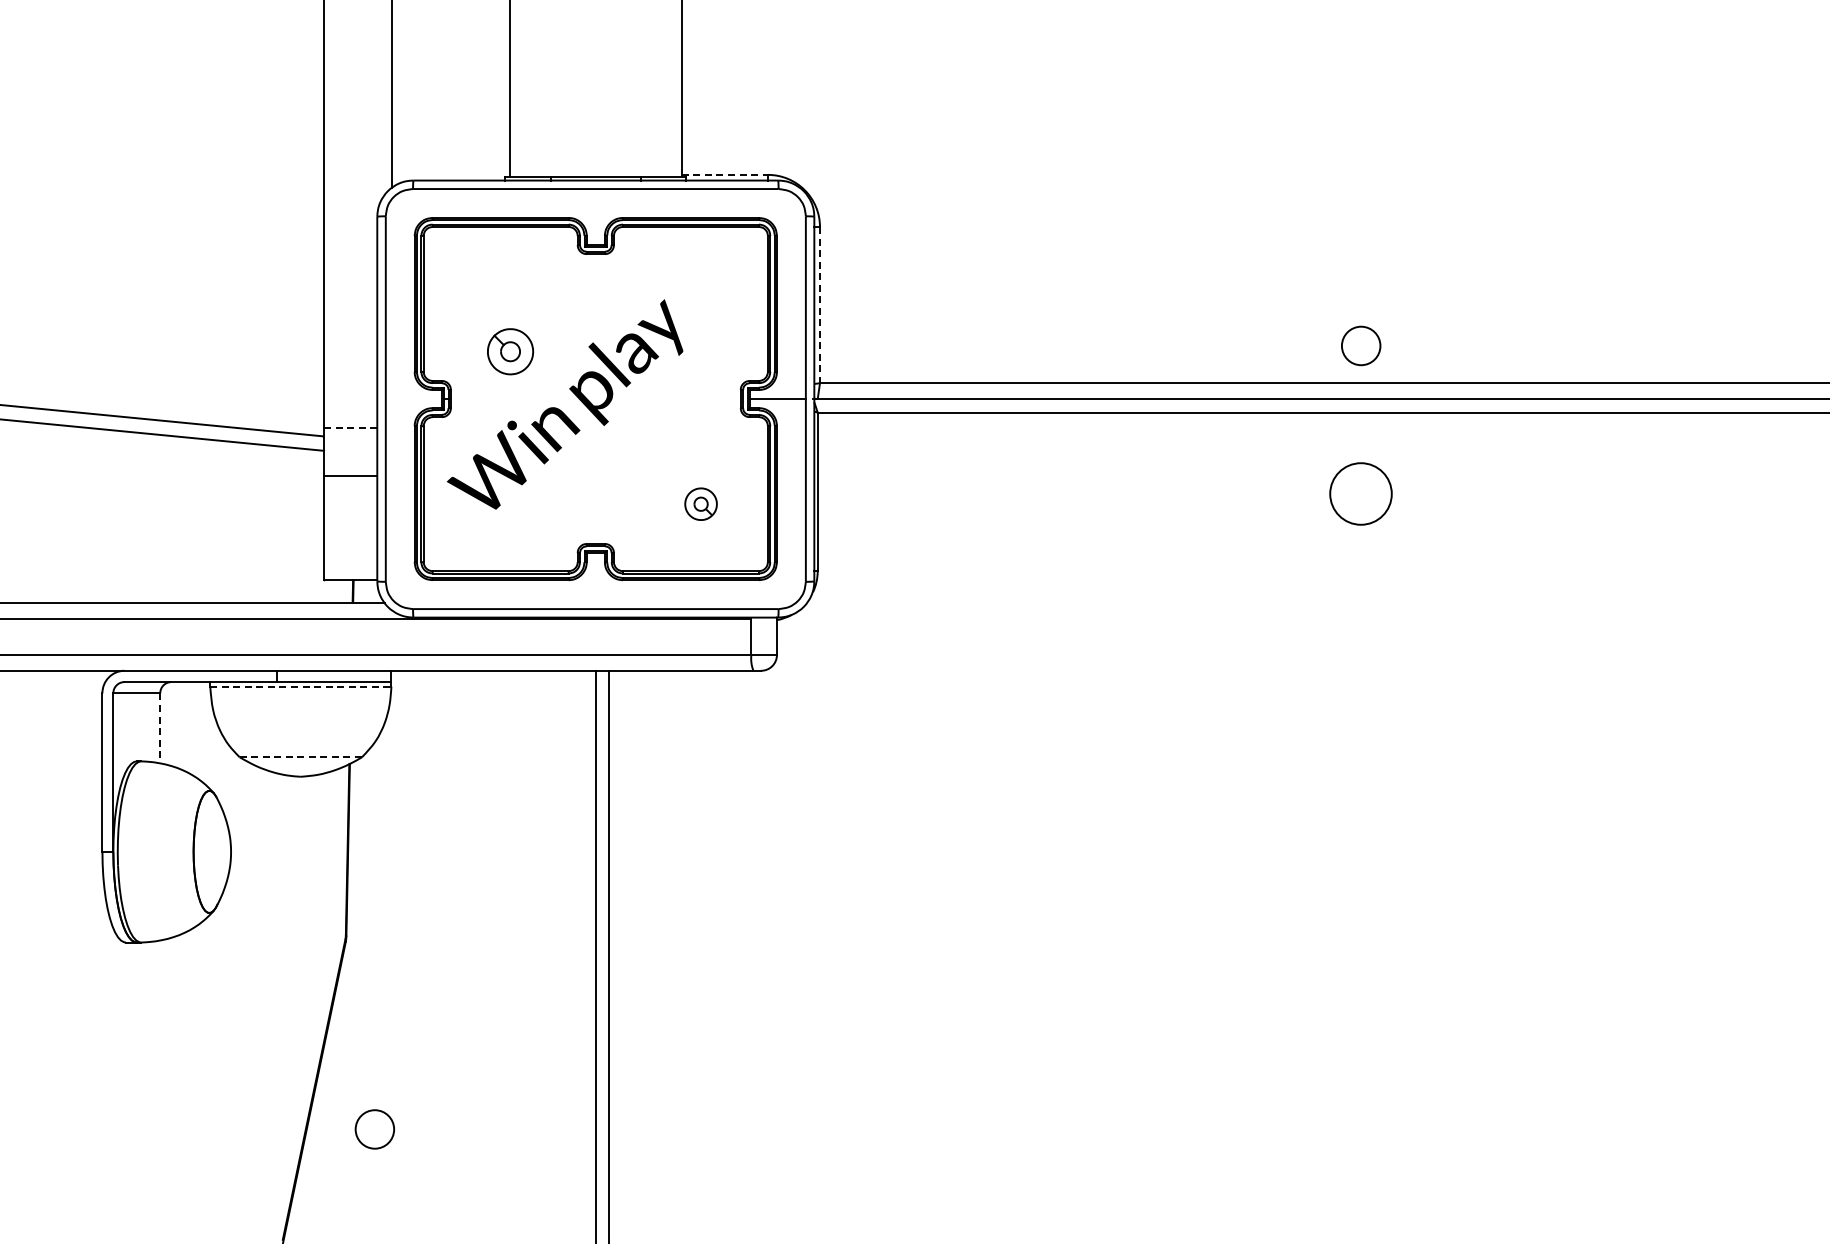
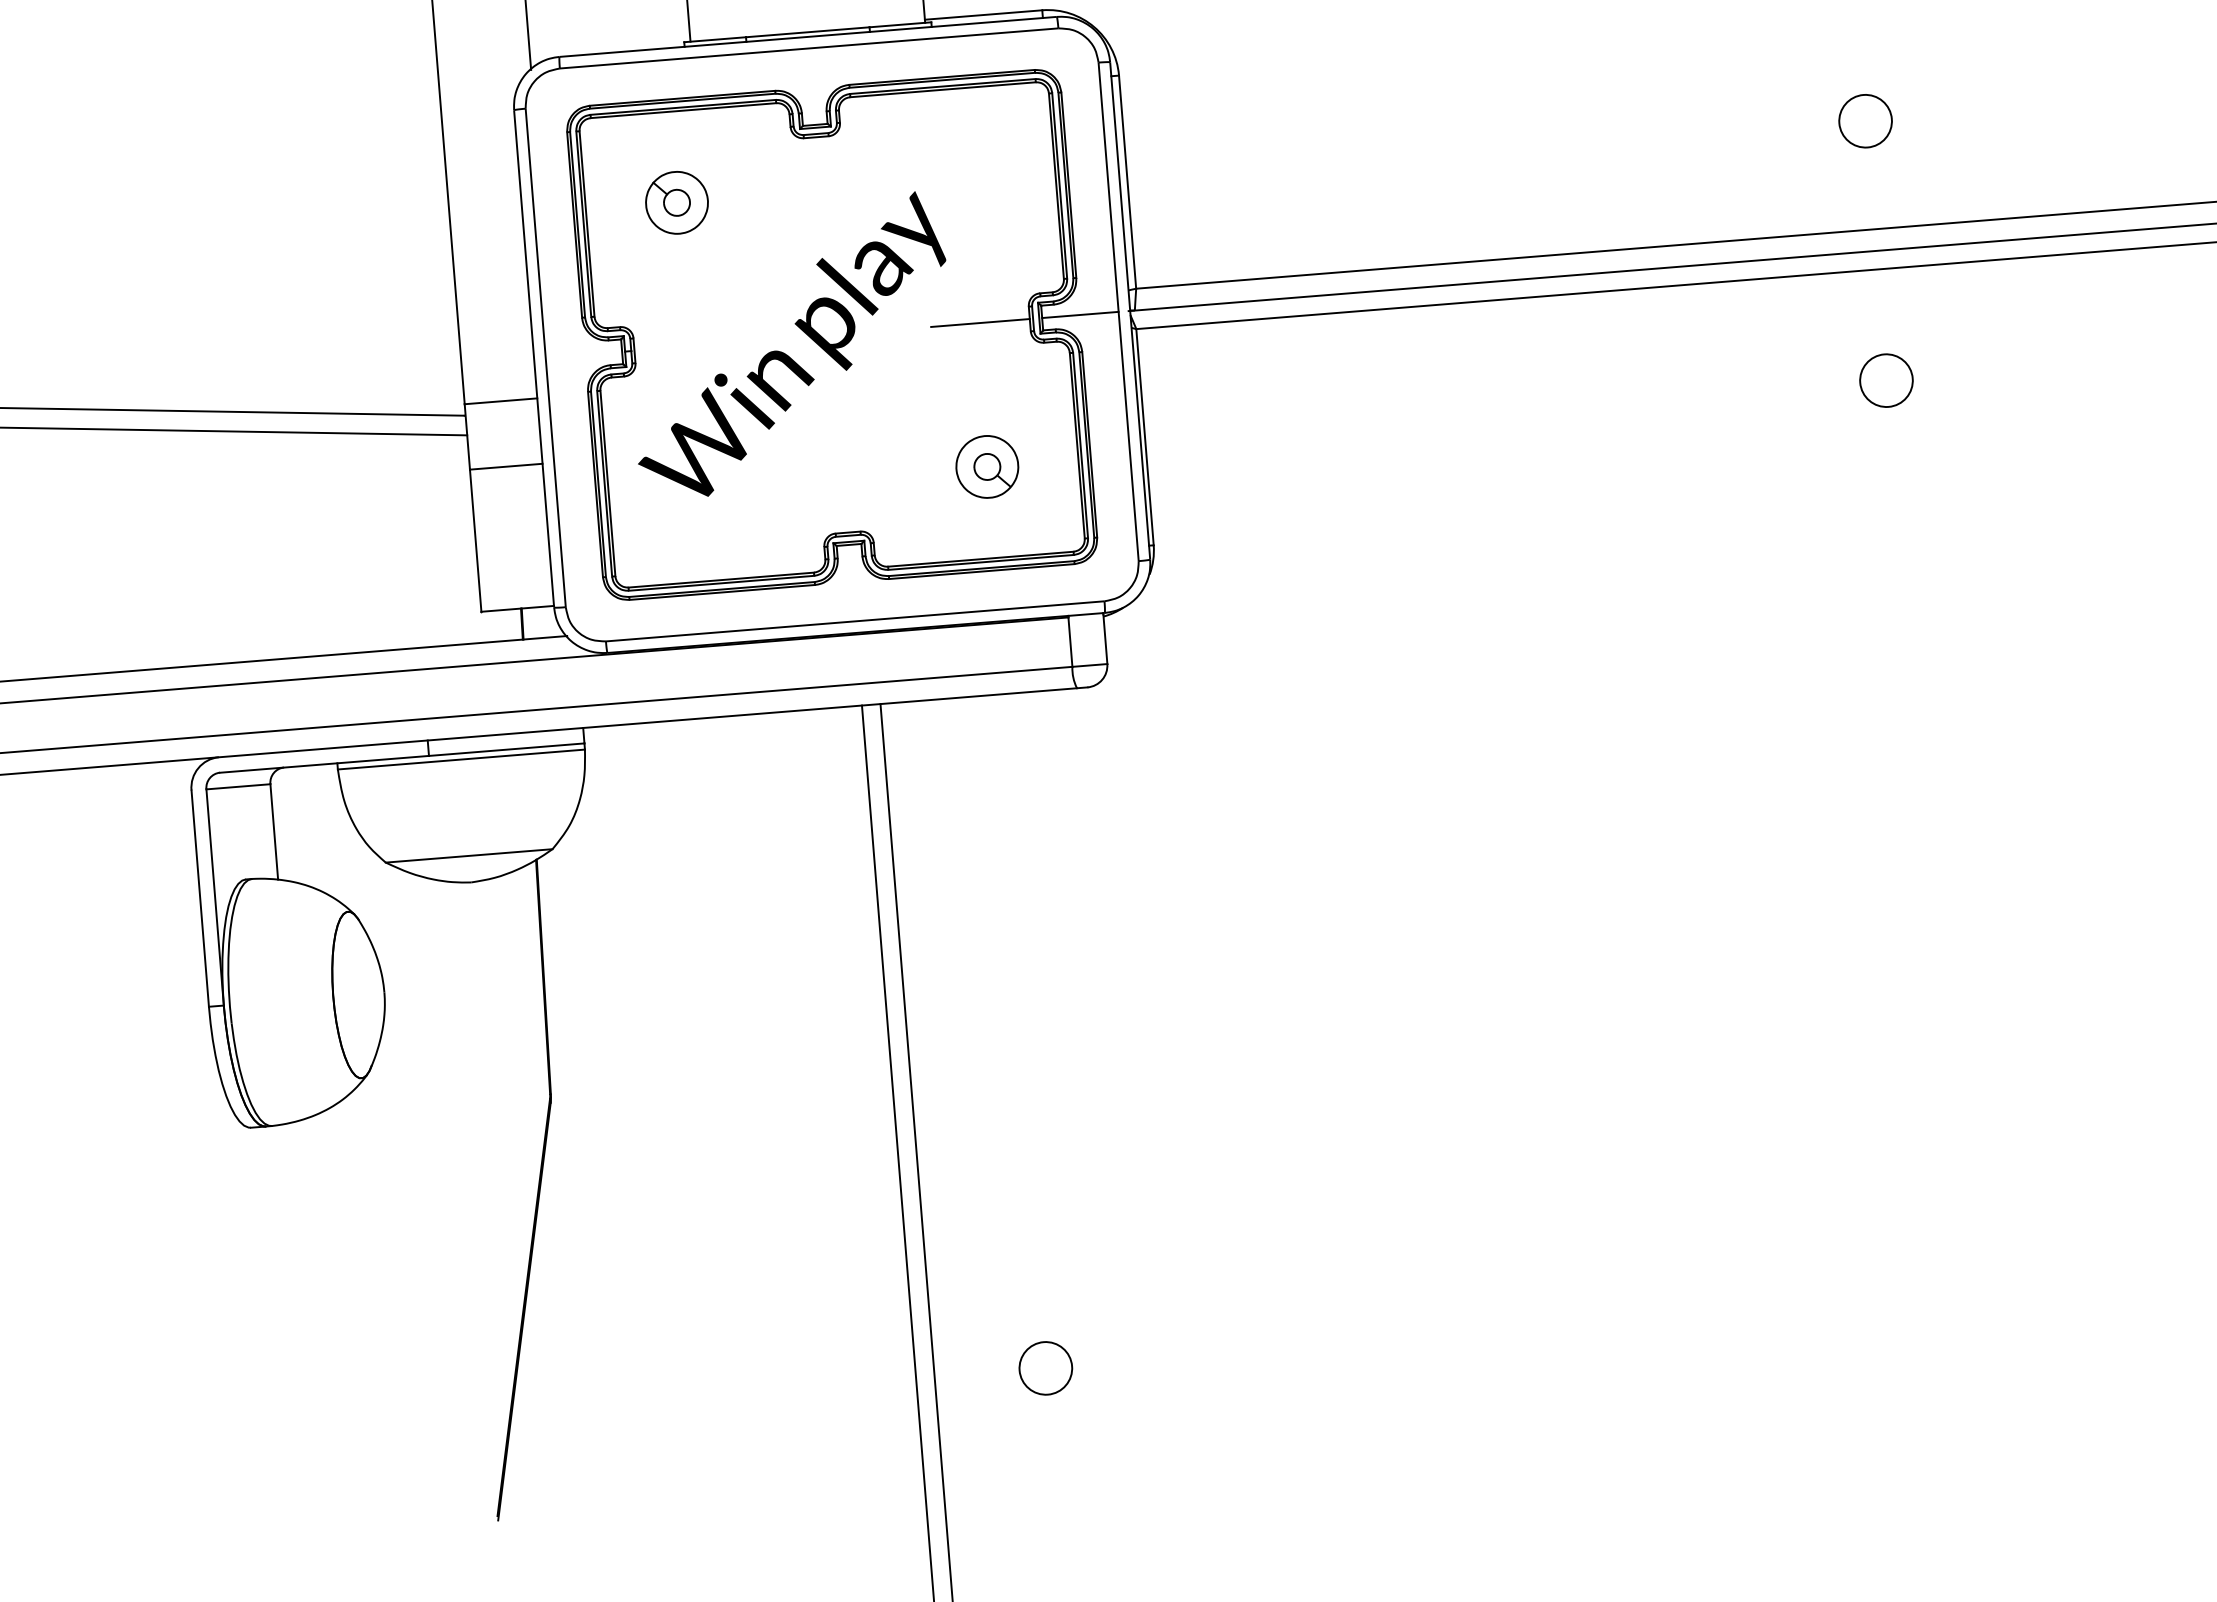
line: (725, 174) -> (984, 14), dashed -> solid
line: (819, 305) -> (1126, 182), dashed -> solid
circle: (1361, 345) -> (1865, 120), moved
part: (510, 351) -> (676, 202), moved
line: (704, 399) -> (980, 323), added
line: (350, 428) -> (500, 401), dashed -> solid
circle: (1361, 494) -> (1886, 381), size x0.62
part: (700, 503) -> (986, 465), size x1.43
line: (300, 686) -> (460, 759), dashed -> solid
line: (160, 728) -> (274, 832), dashed -> solid
line: (301, 757) -> (470, 856), dashed -> solid
circle: (374, 1129) -> (1045, 1368), moved

